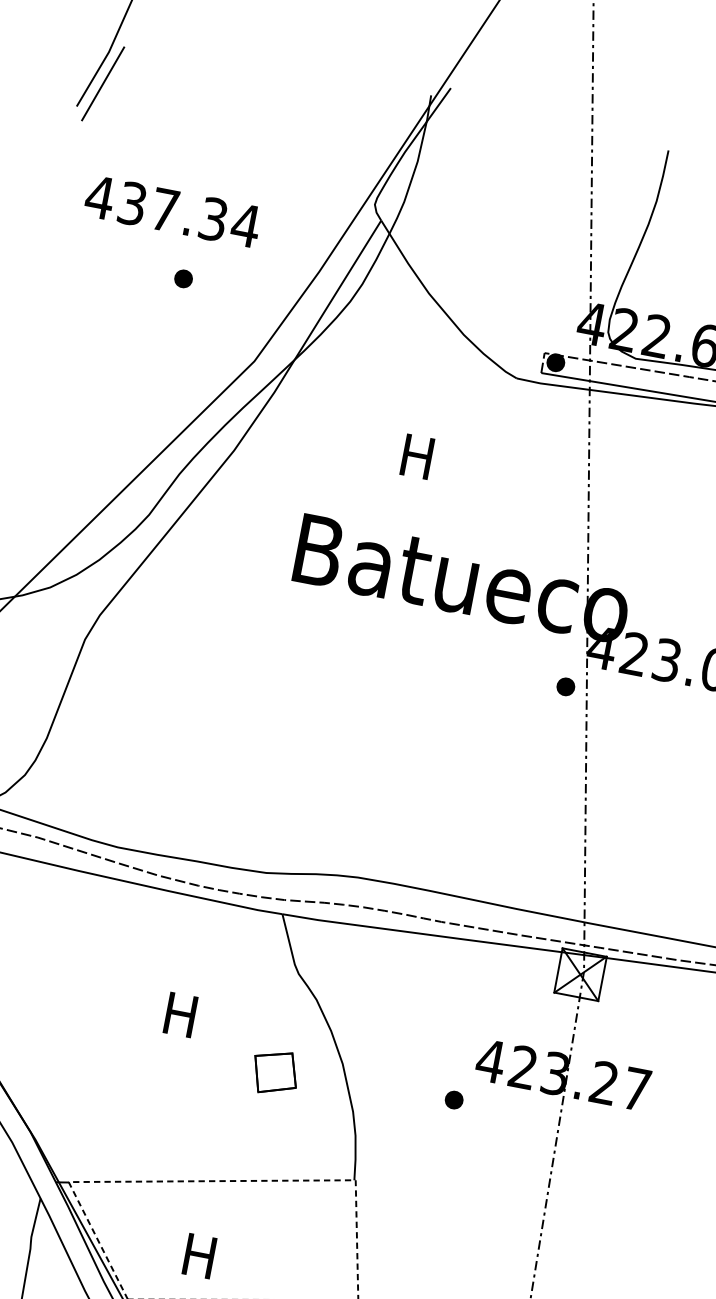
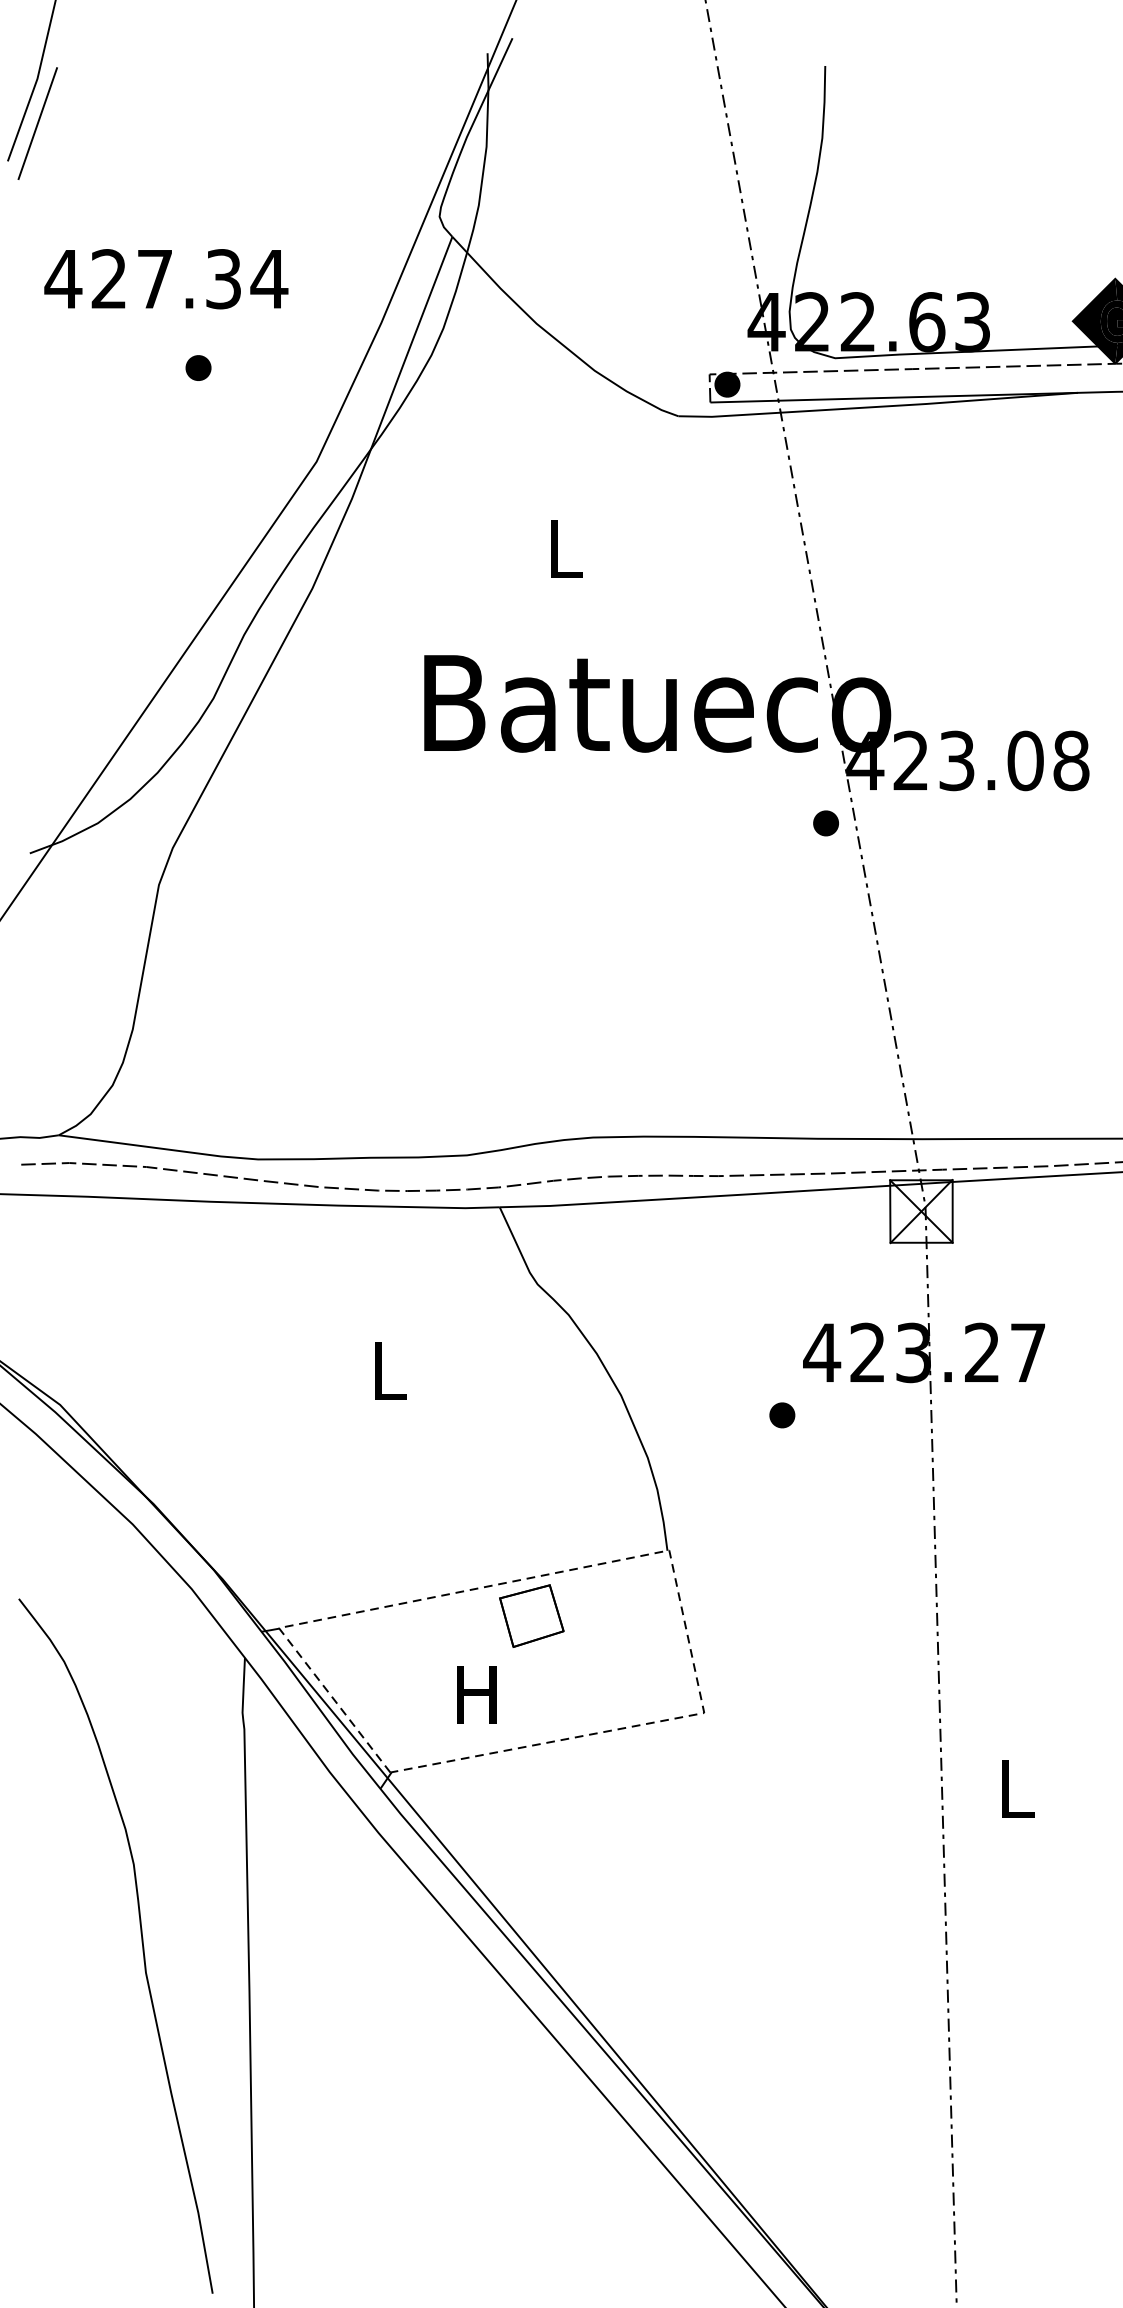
text: (131, 203) -> (108, 279), 437.34 -> 427.34
text: (416, 456) -> (562, 548), H -> L
text: (180, 1014) -> (387, 1370), H -> L
part: (275, 1072) -> (531, 1615), moved

